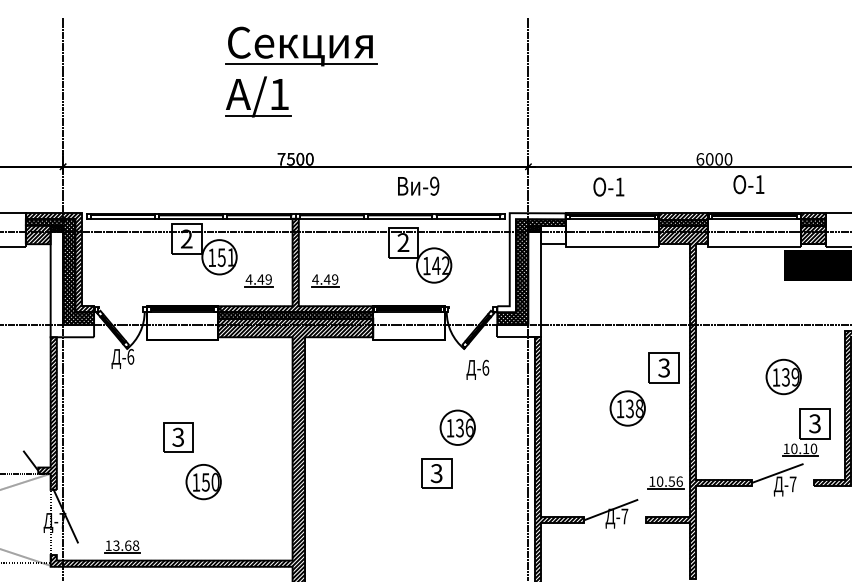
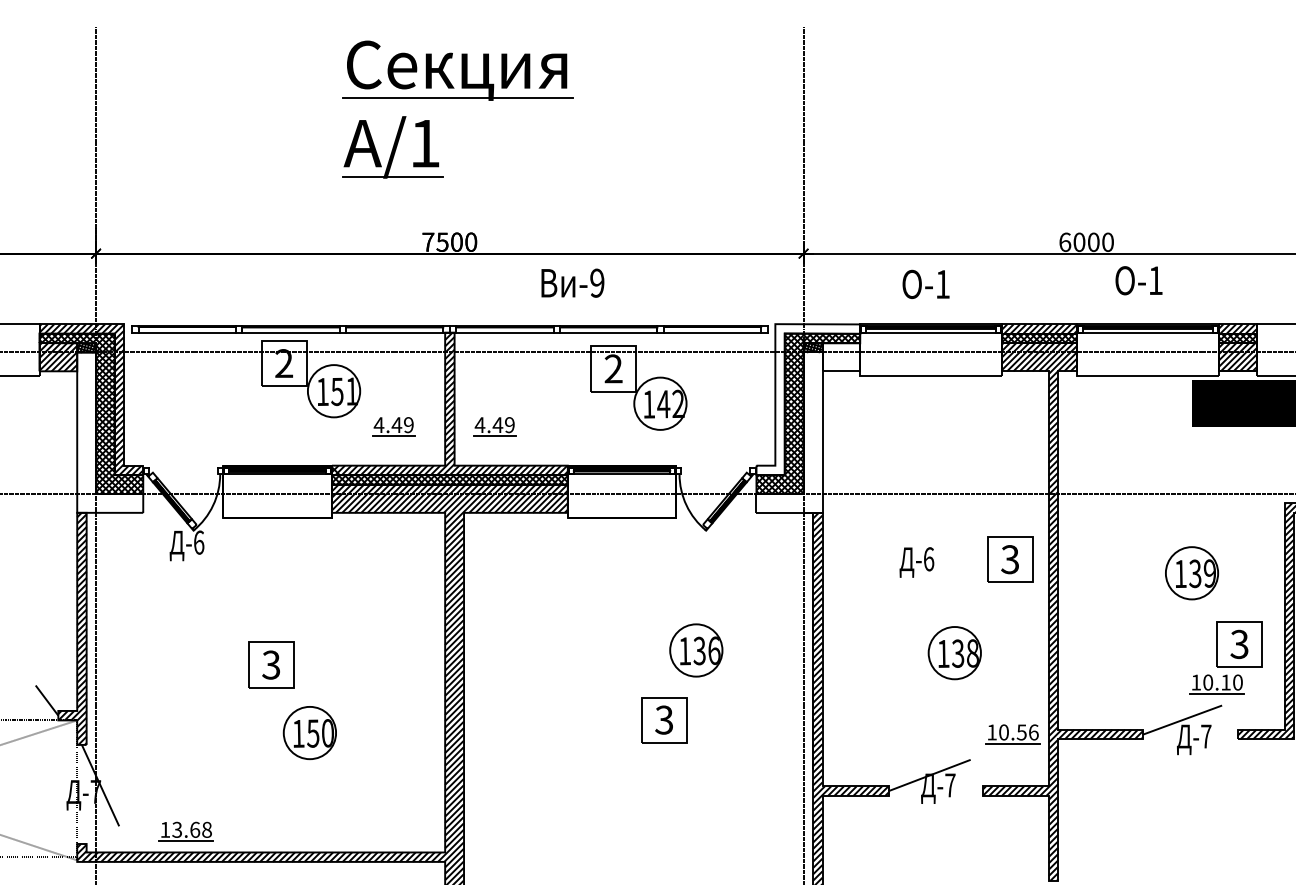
text: (418, 185) -> (572, 282), moved
text: (477, 369) -> (916, 561), moved
part: (627, 408) -> (954, 653), moved

